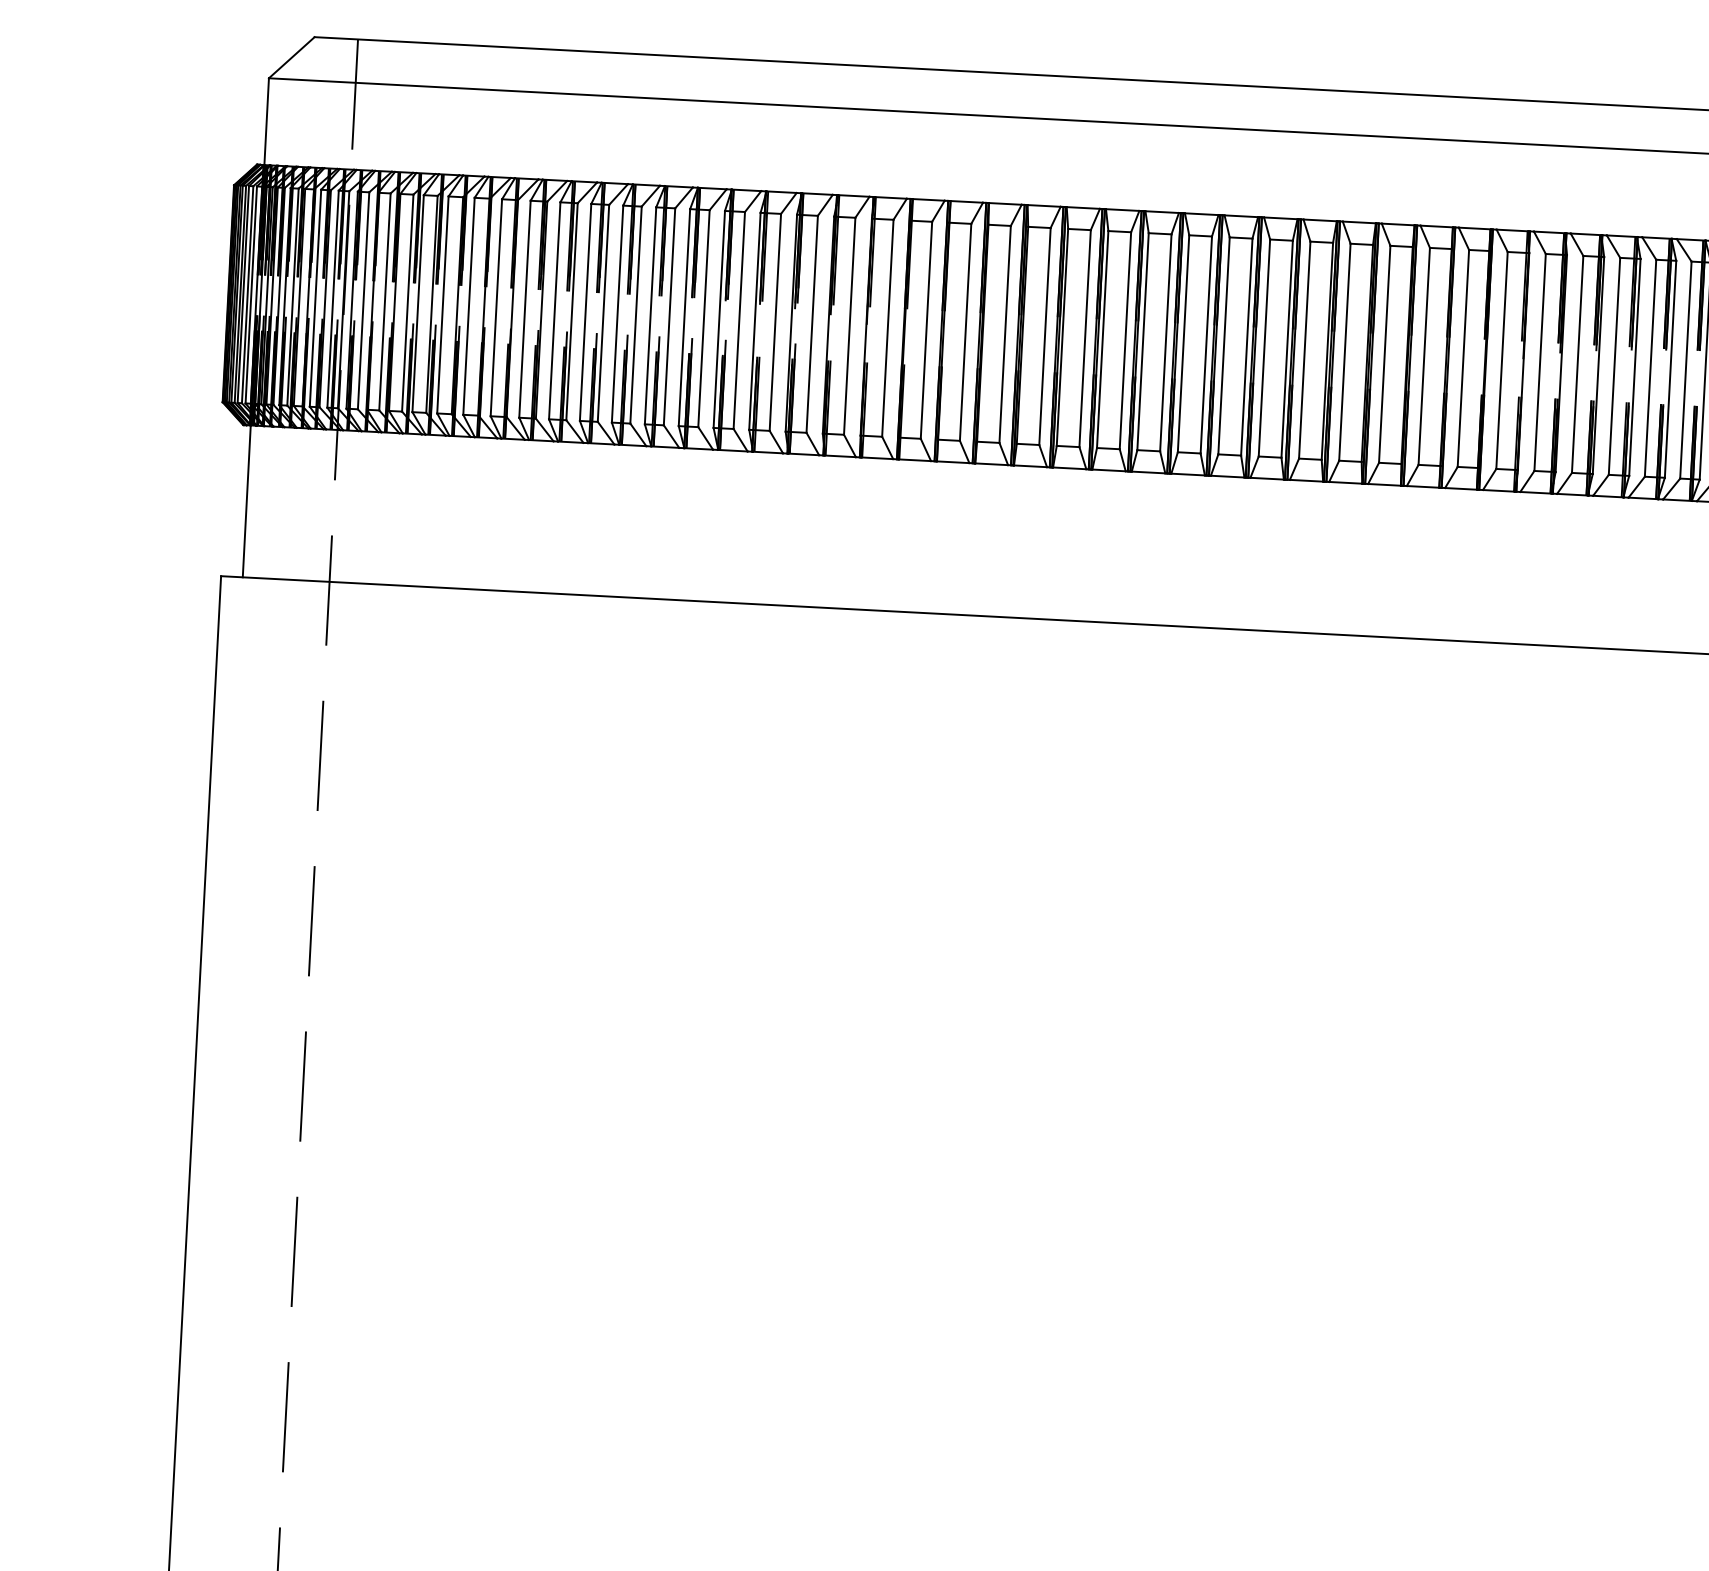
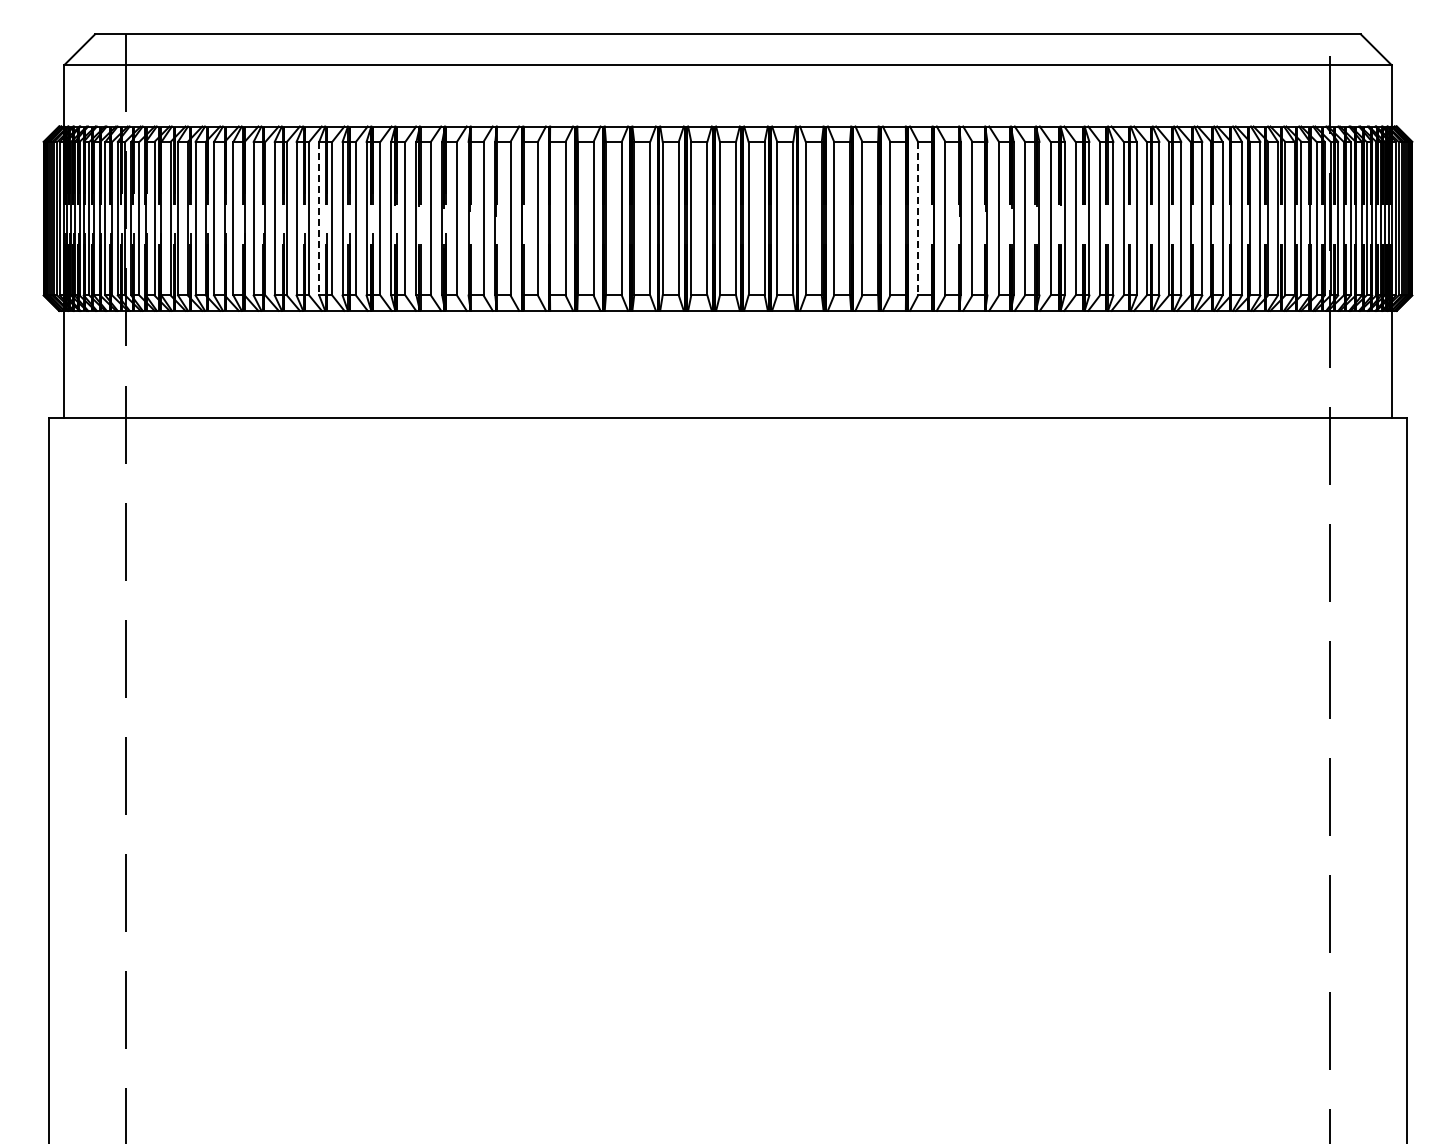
line: (617, 313) -> (319, 218), solid -> dashed
line: (1464, 358) -> (918, 218), solid -> dashed

